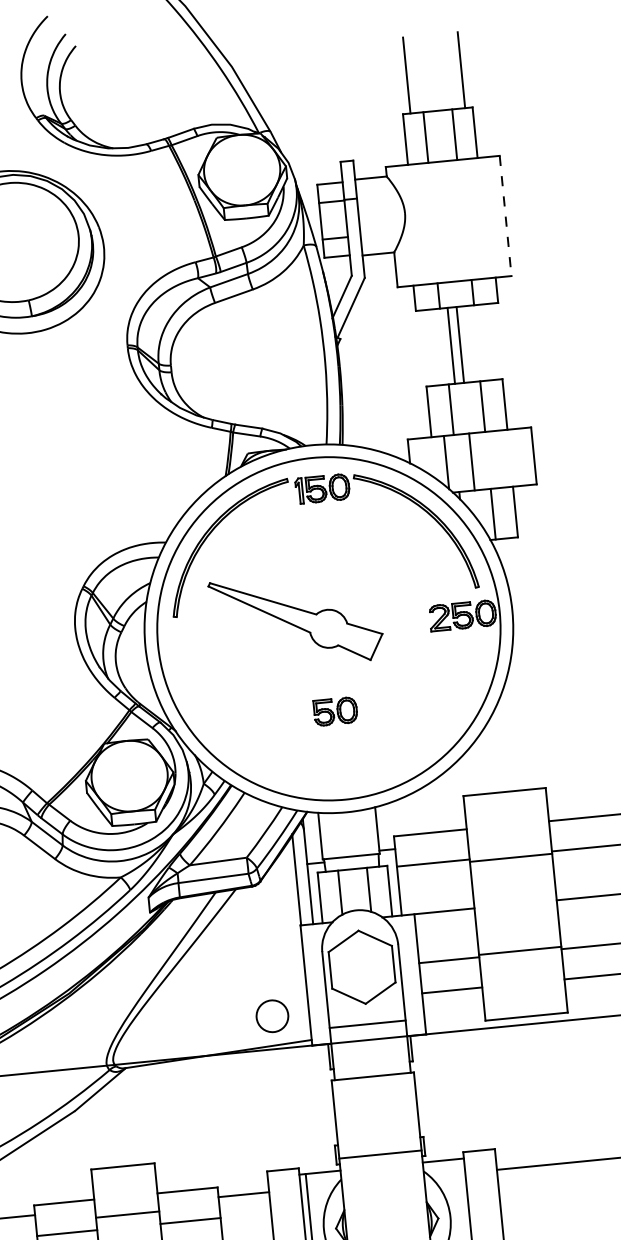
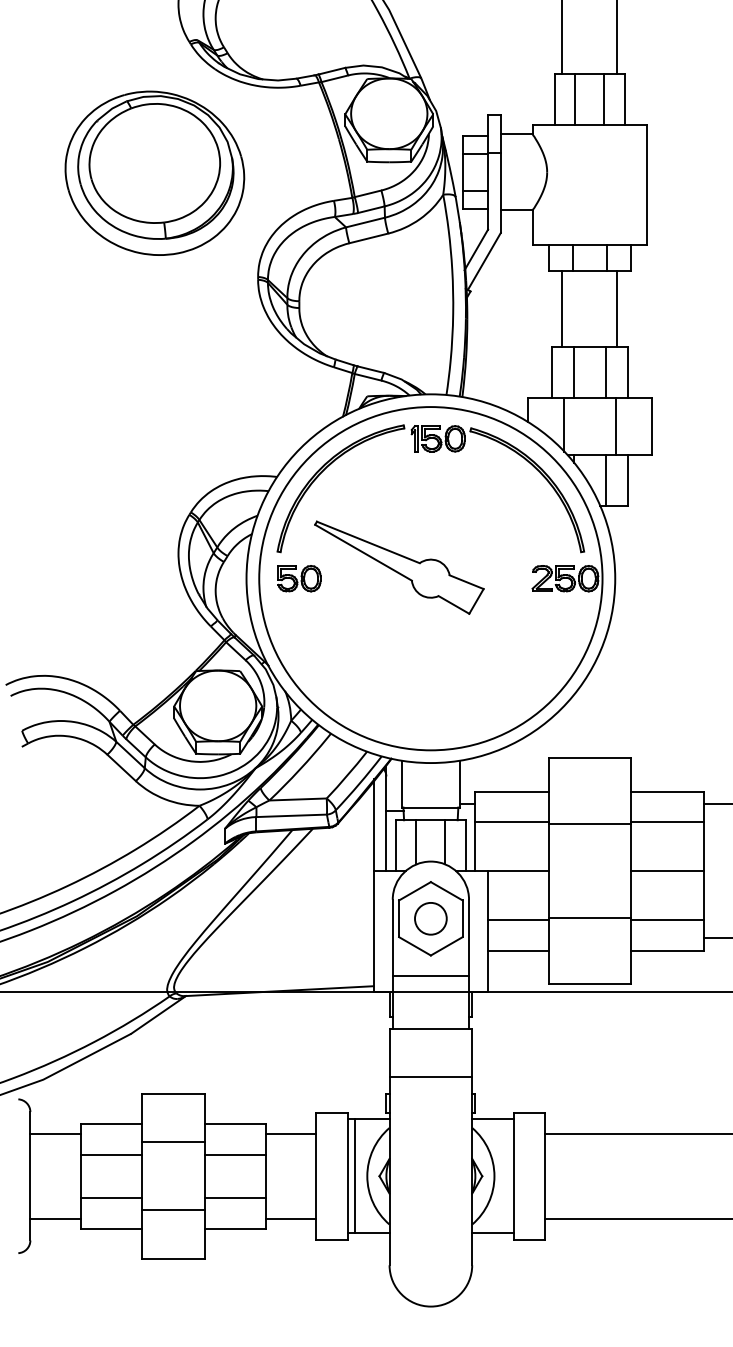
line: (506, 216) -> (647, 185), dashed -> solid
line: (460, 344) -> (562, 308), moved
line: (451, 345) -> (617, 308), moved
line: (471, 461) -> (615, 426), moved
part: (335, 711) -> (299, 578), moved
circle: (272, 1016) -> (430, 918), moved
line: (380, 1154) -> (430, 1076), moved

